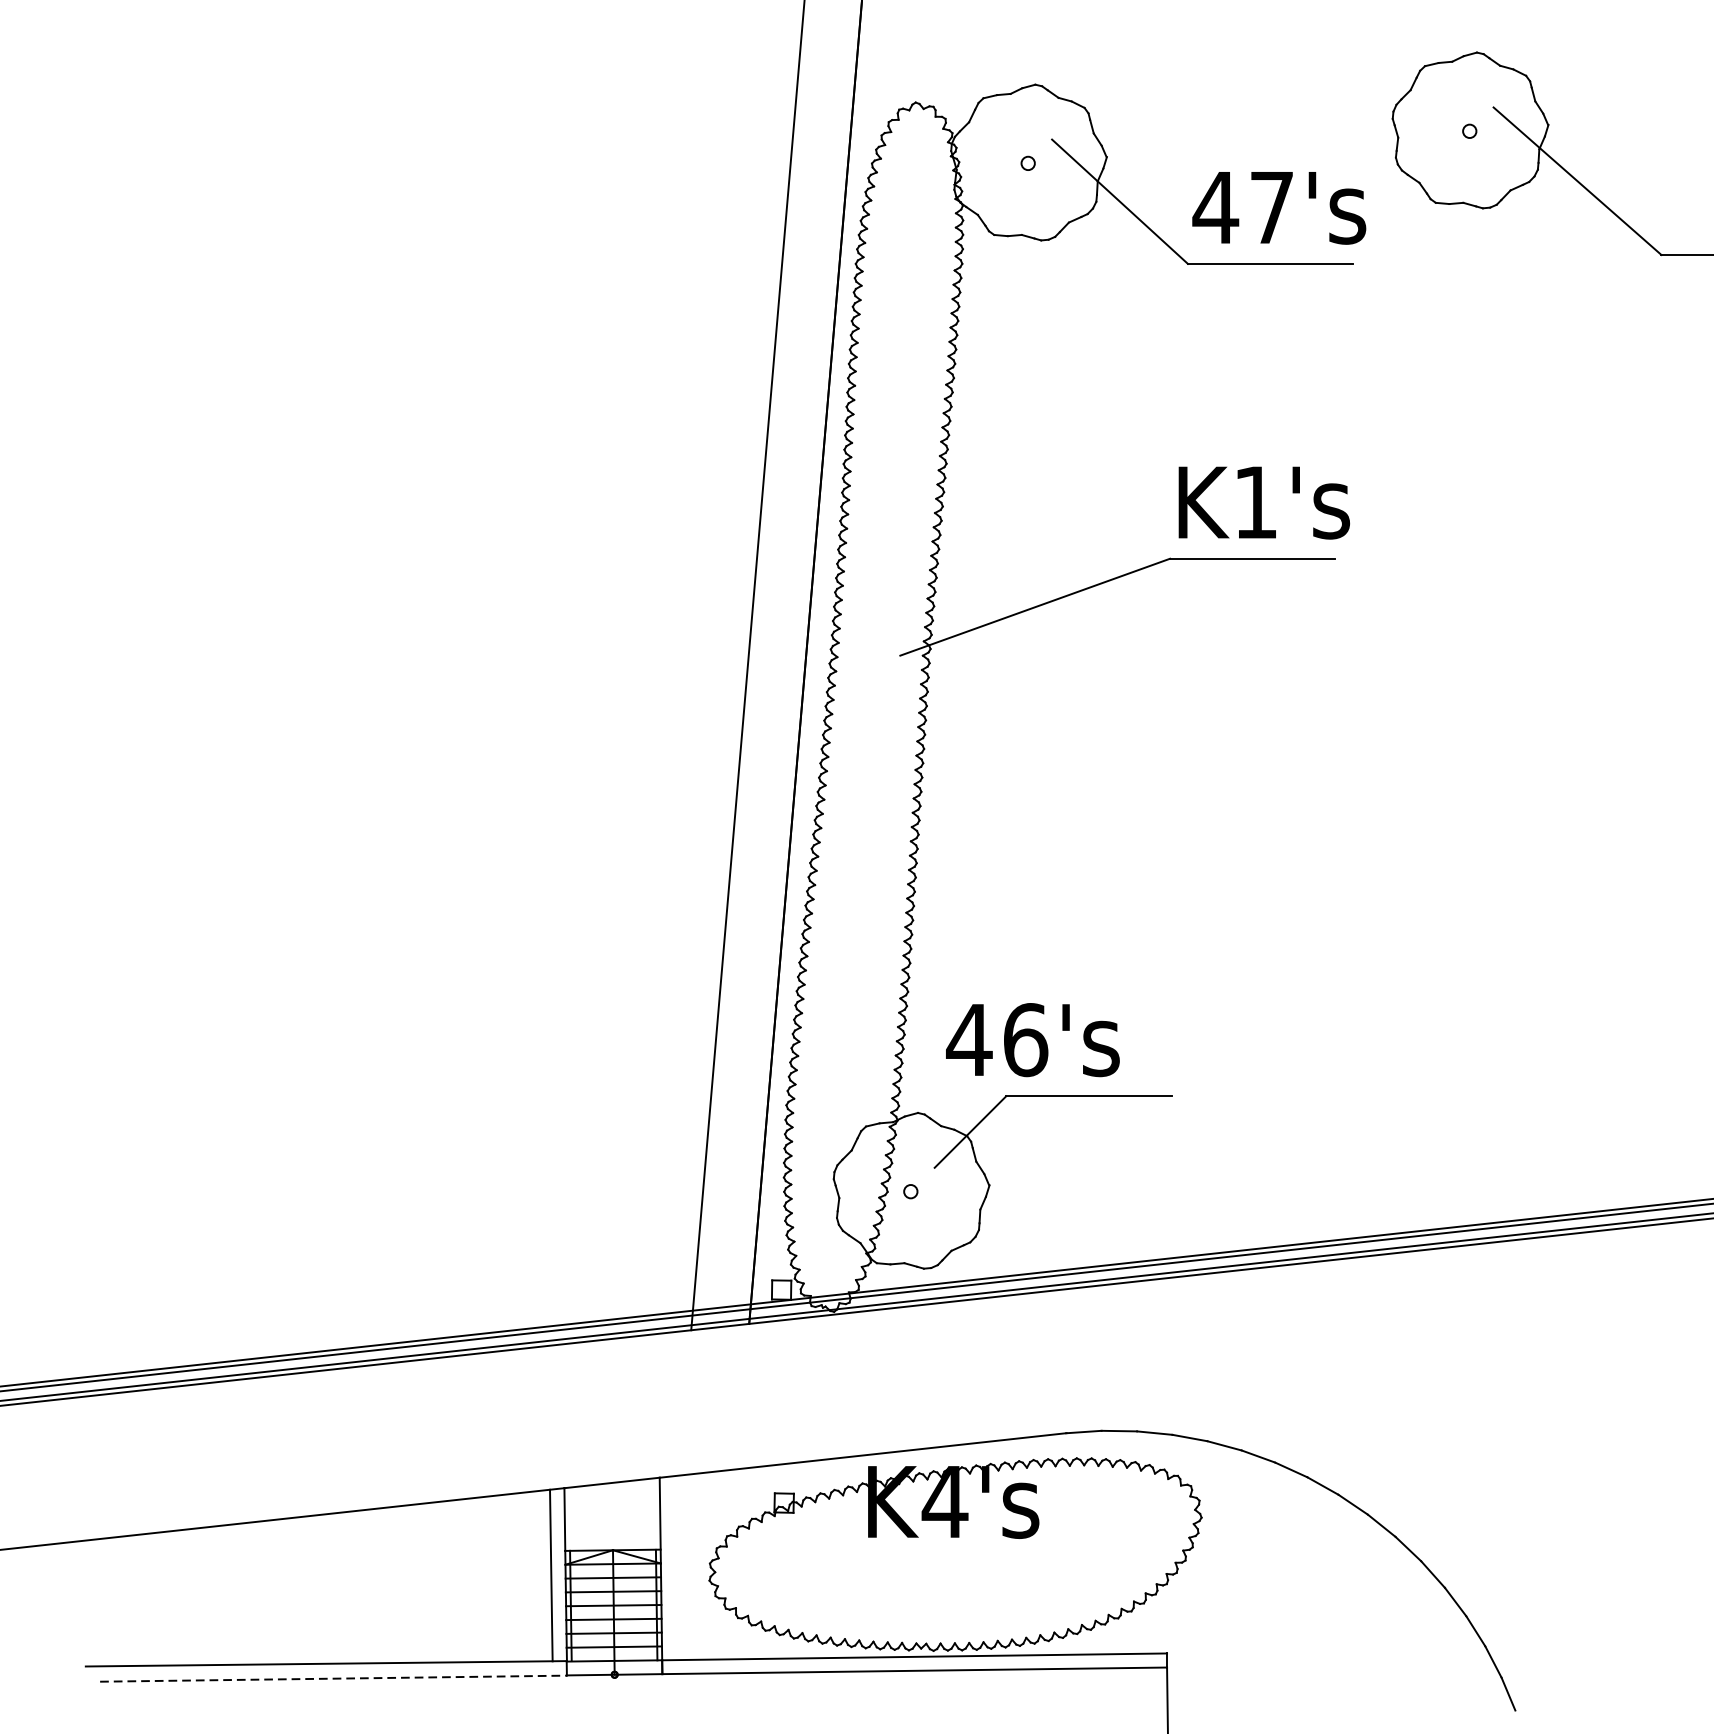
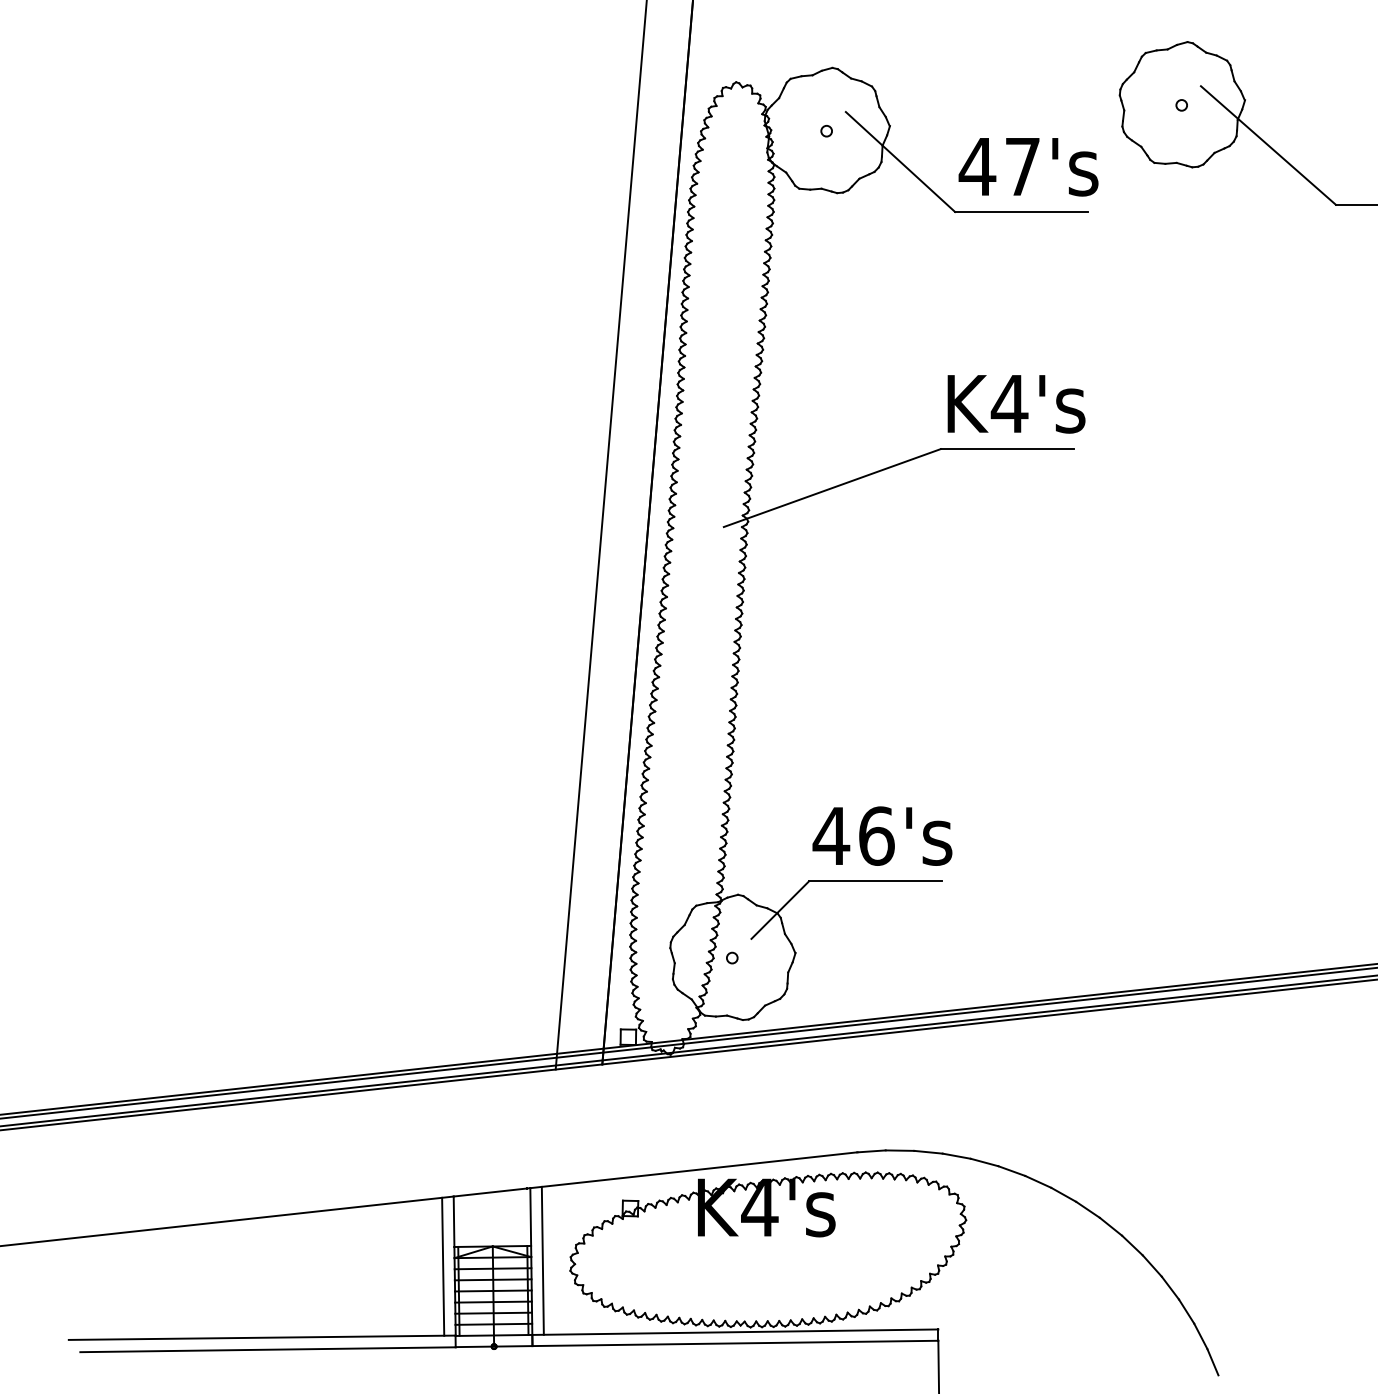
text: (1255, 502) -> (1009, 403), K1's -> K4's
text: (1032, 1039) -> (882, 835), moved
line: (674, 1567) -> (542, 1260), added
line: (334, 1678) -> (268, 1349), dashed -> solid

